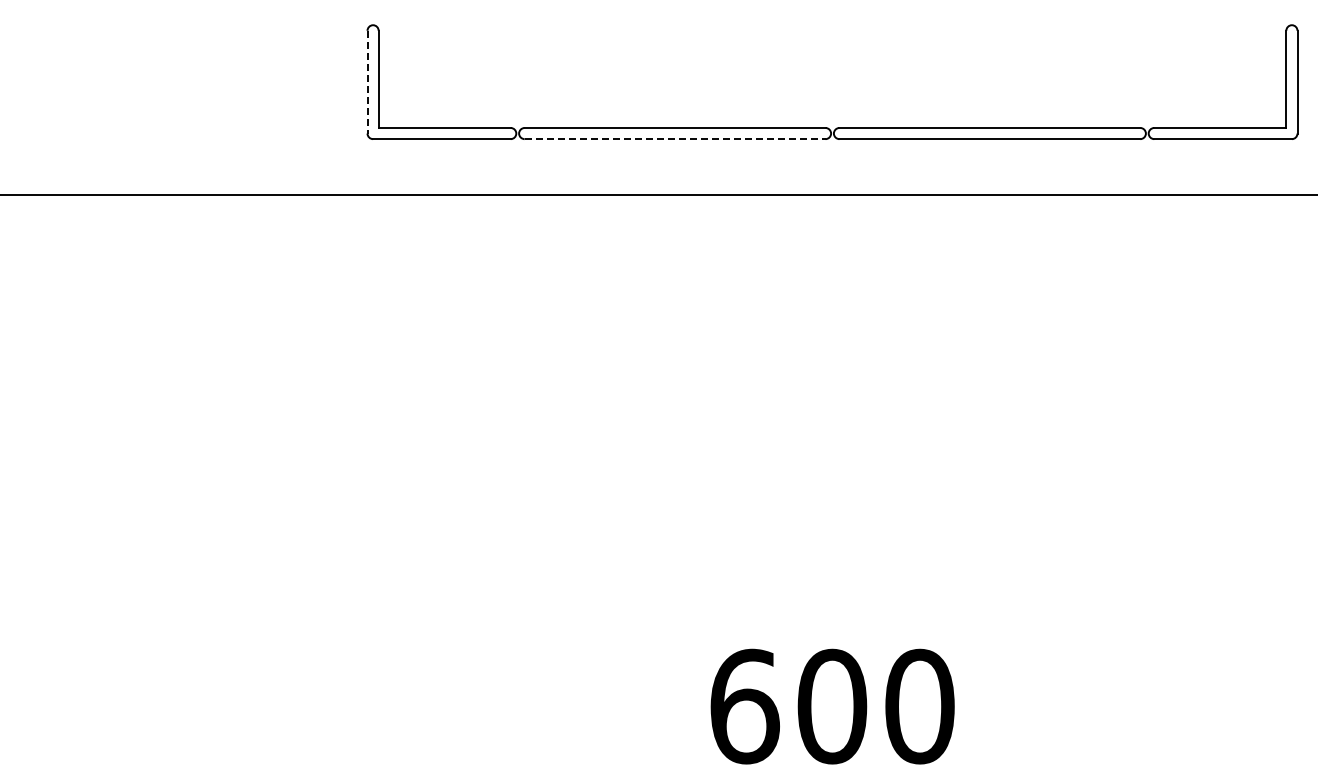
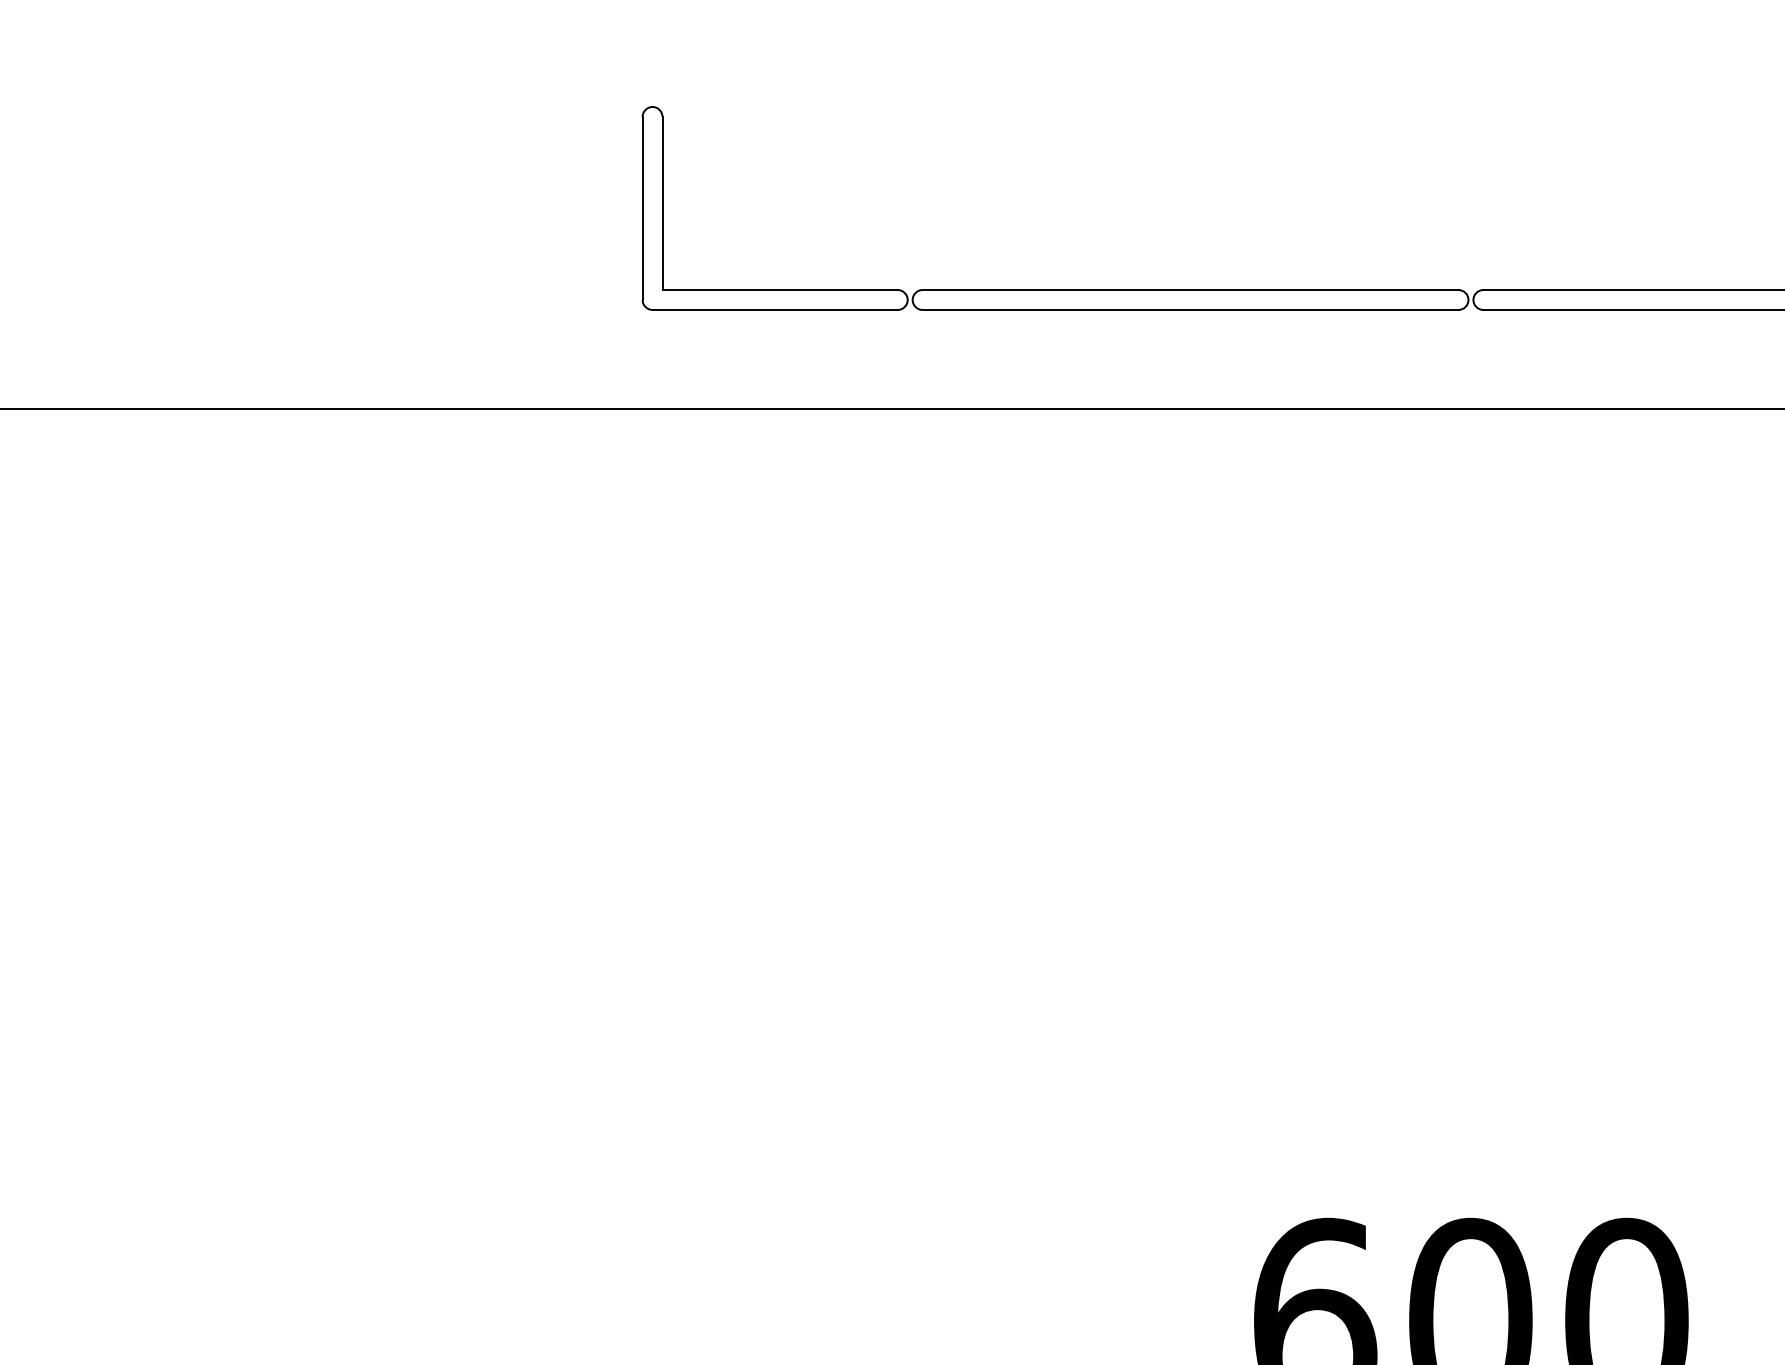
line: (367, 82) -> (642, 209), dashed -> solid
line: (675, 139) -> (1191, 310), dashed -> solid

